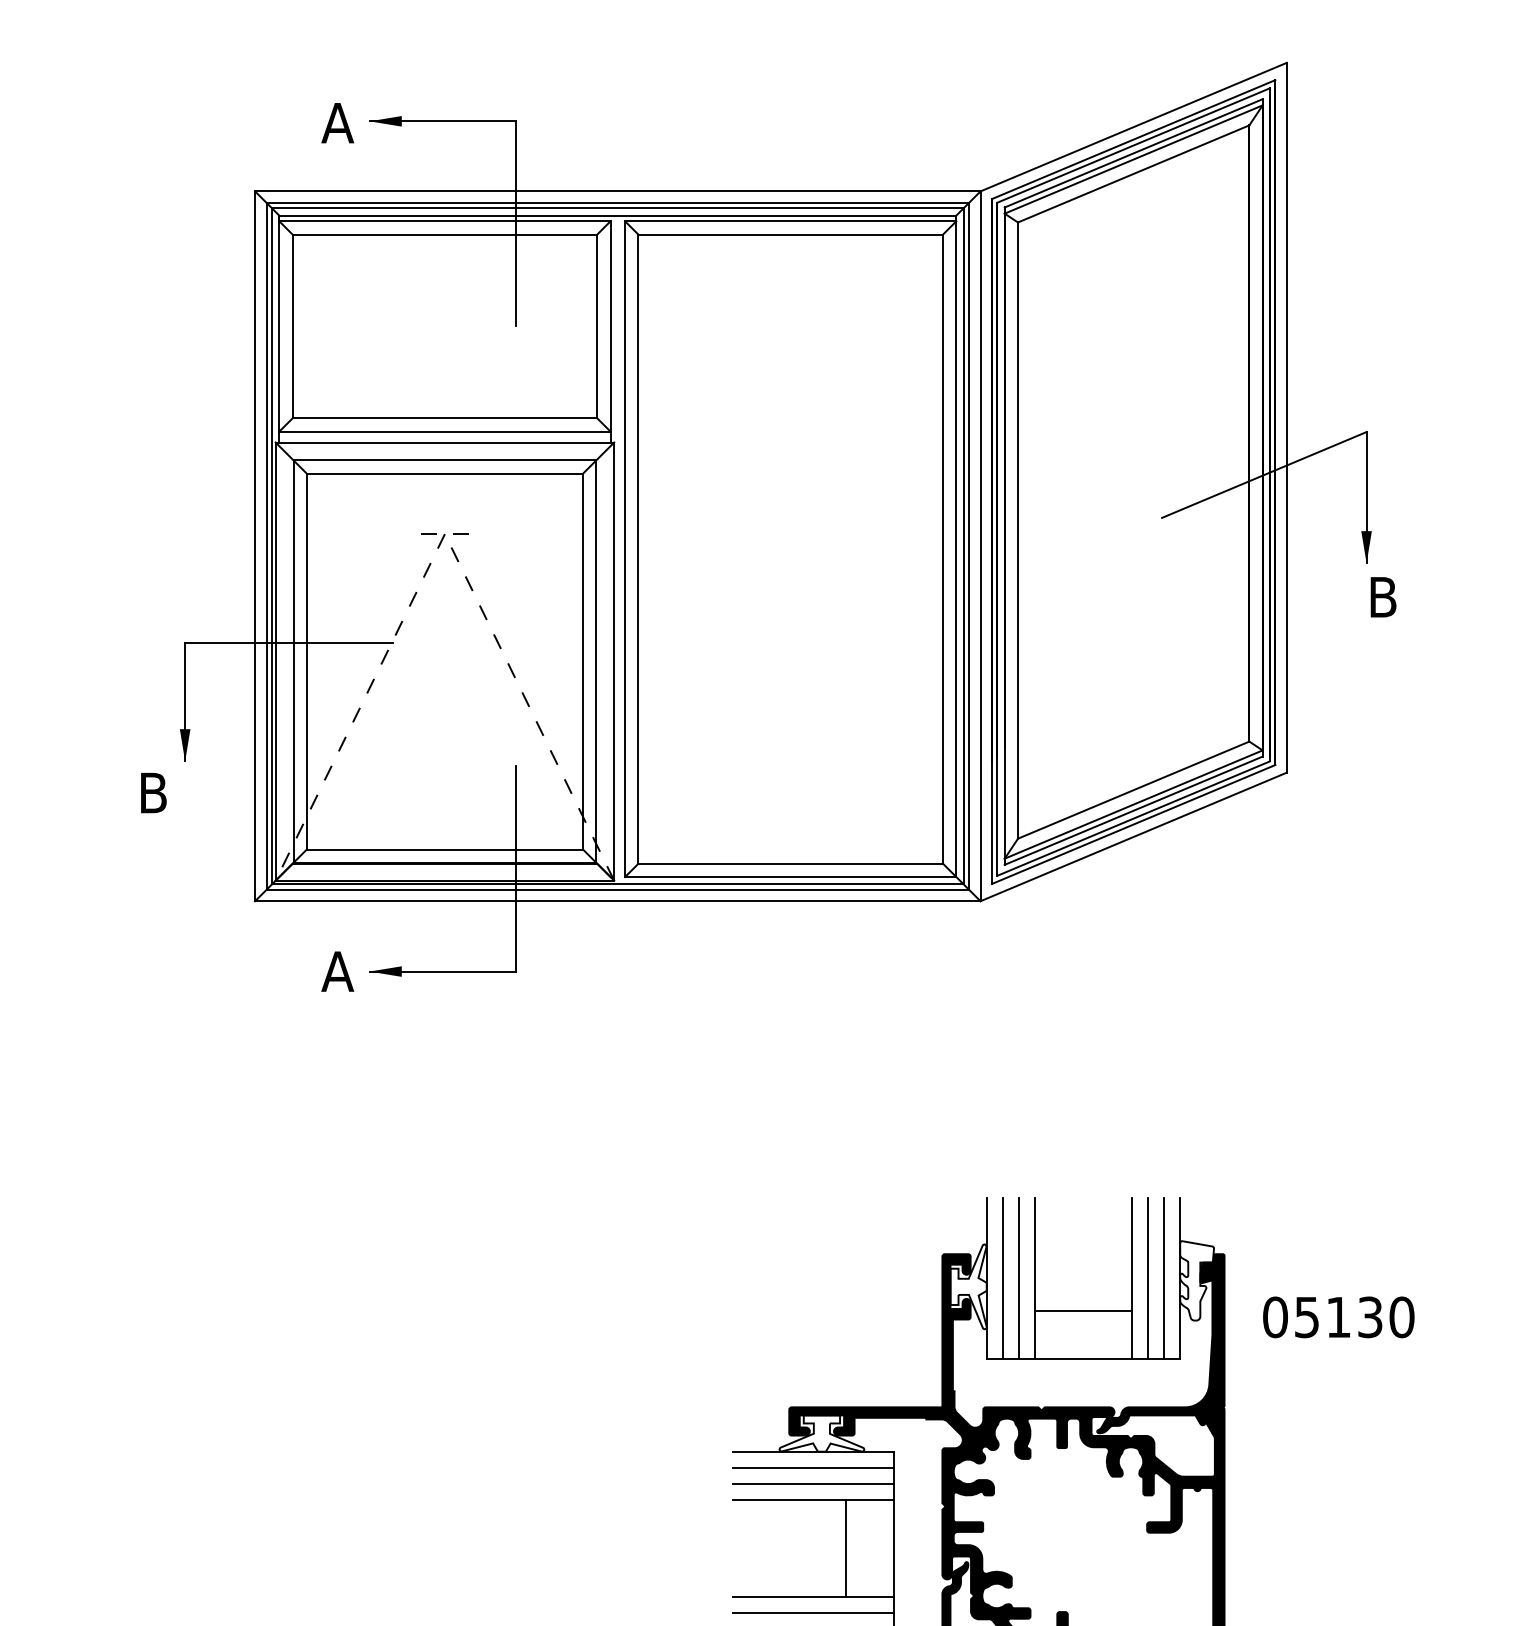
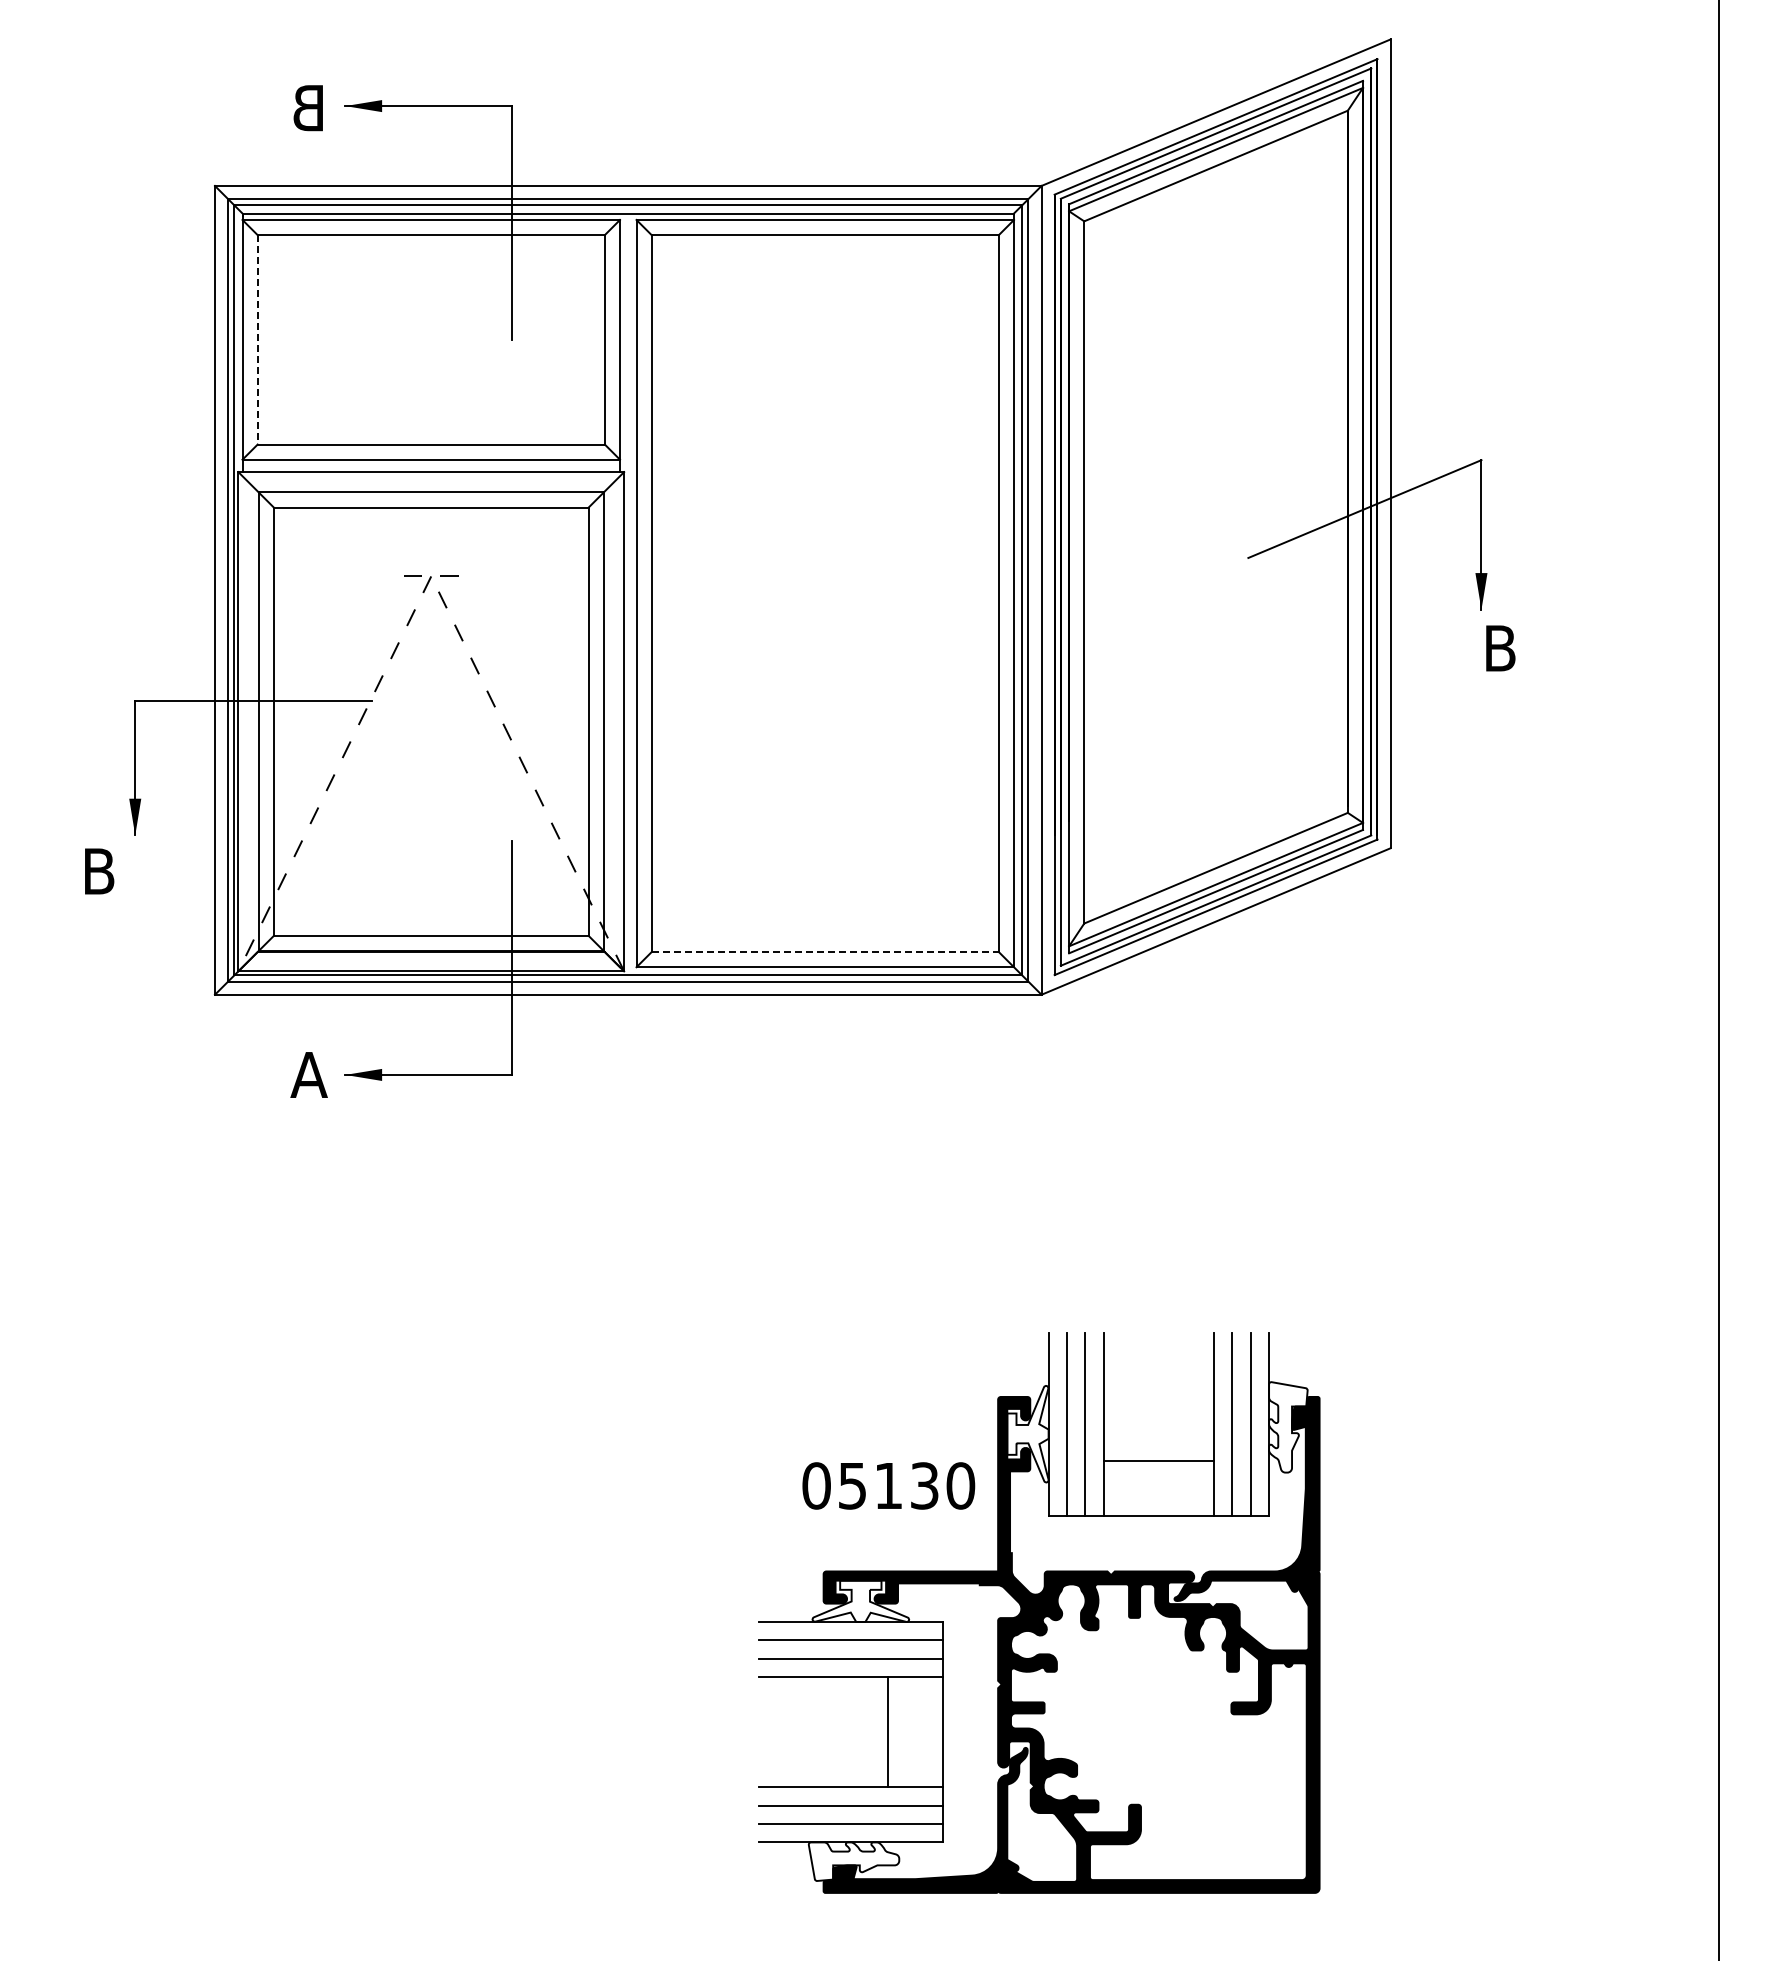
text: (337, 123) -> (308, 108), A -> B
line: (292, 326) -> (257, 339), solid -> dashed
line: (790, 864) -> (825, 952), solid -> dashed
text: (1338, 1316) -> (888, 1485), moved

